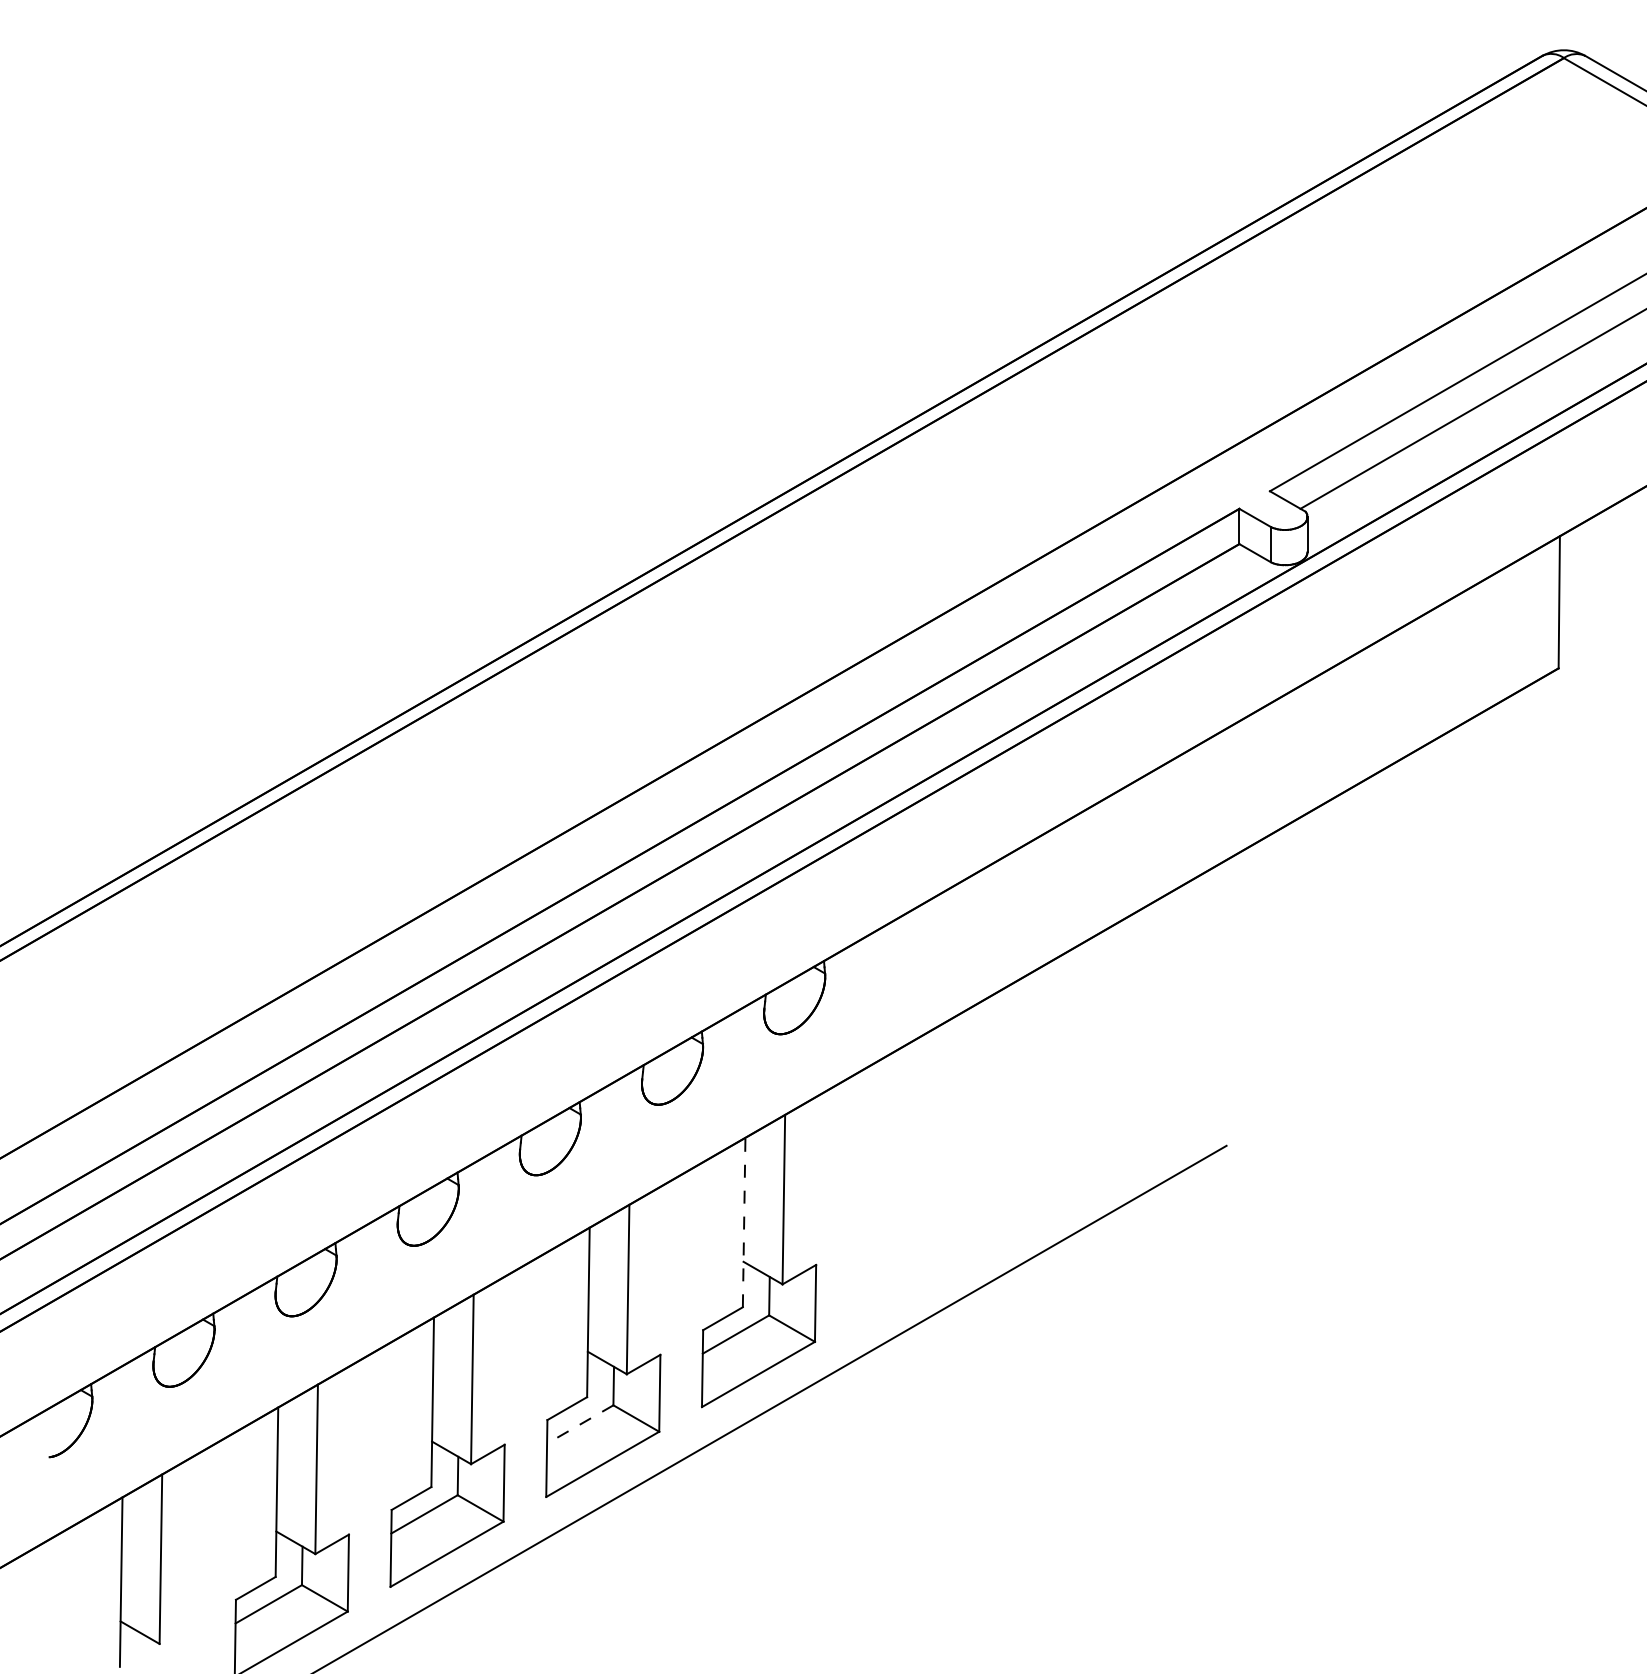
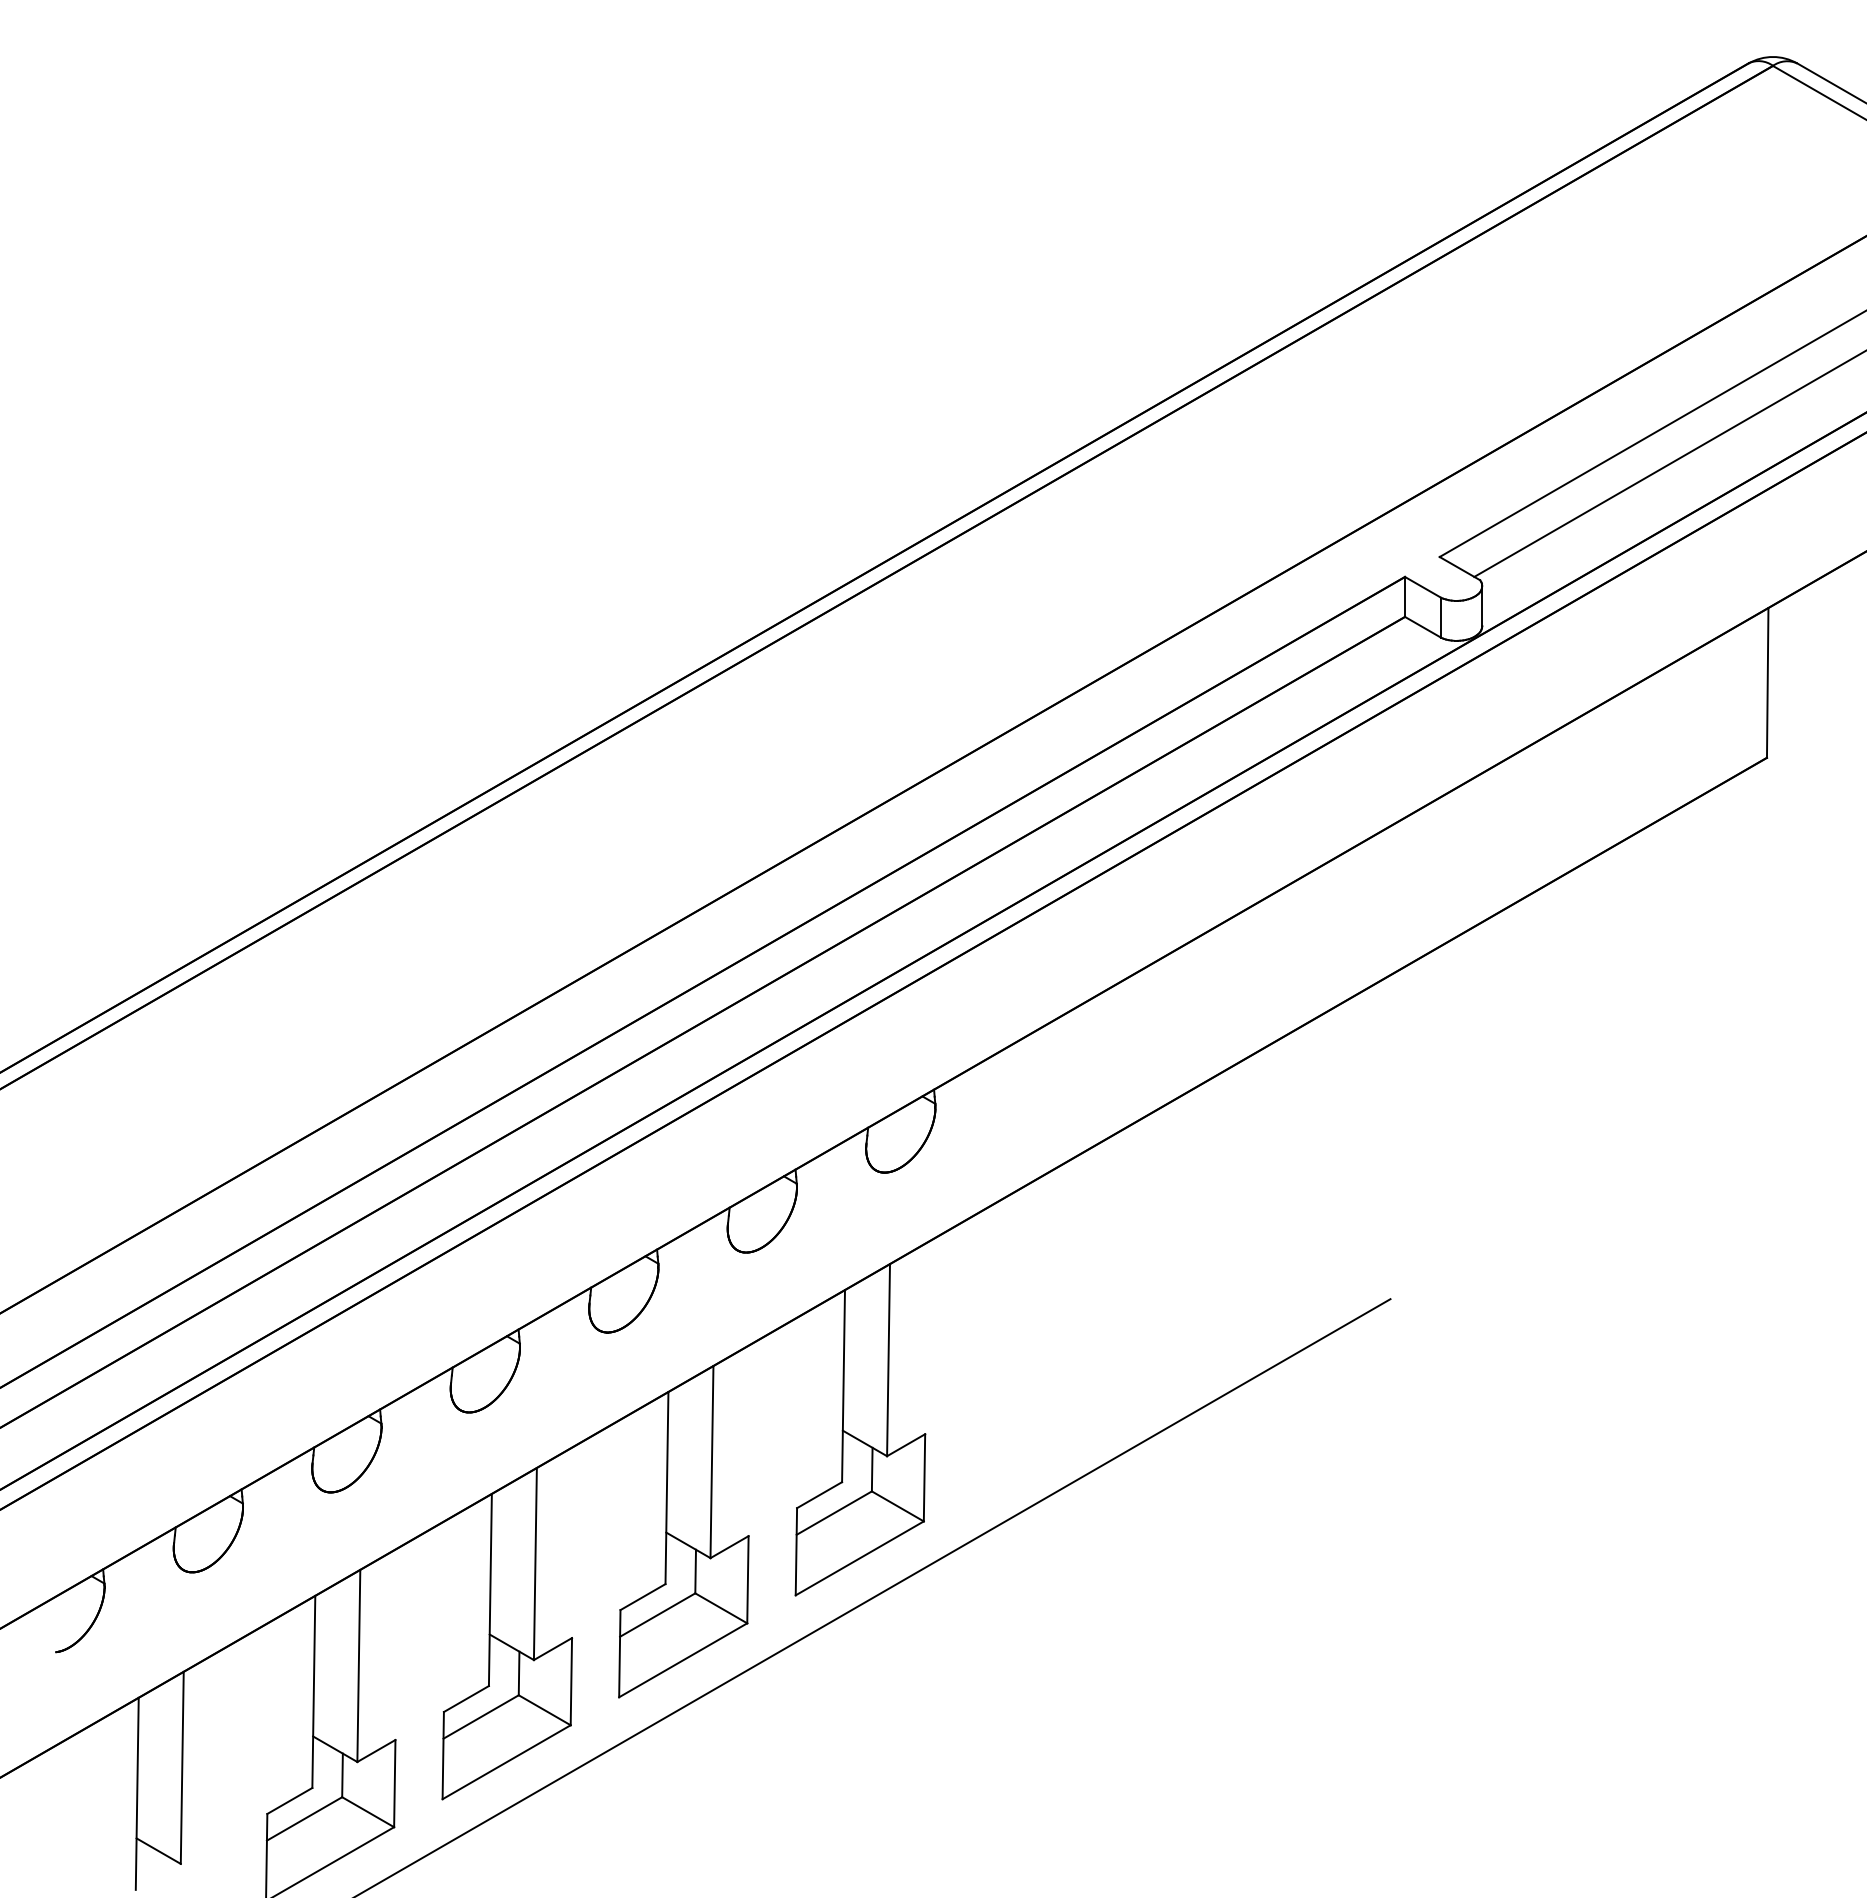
line: (744, 1221) -> (843, 1385), dashed -> solid
line: (580, 1424) -> (657, 1615), dashed -> solid

